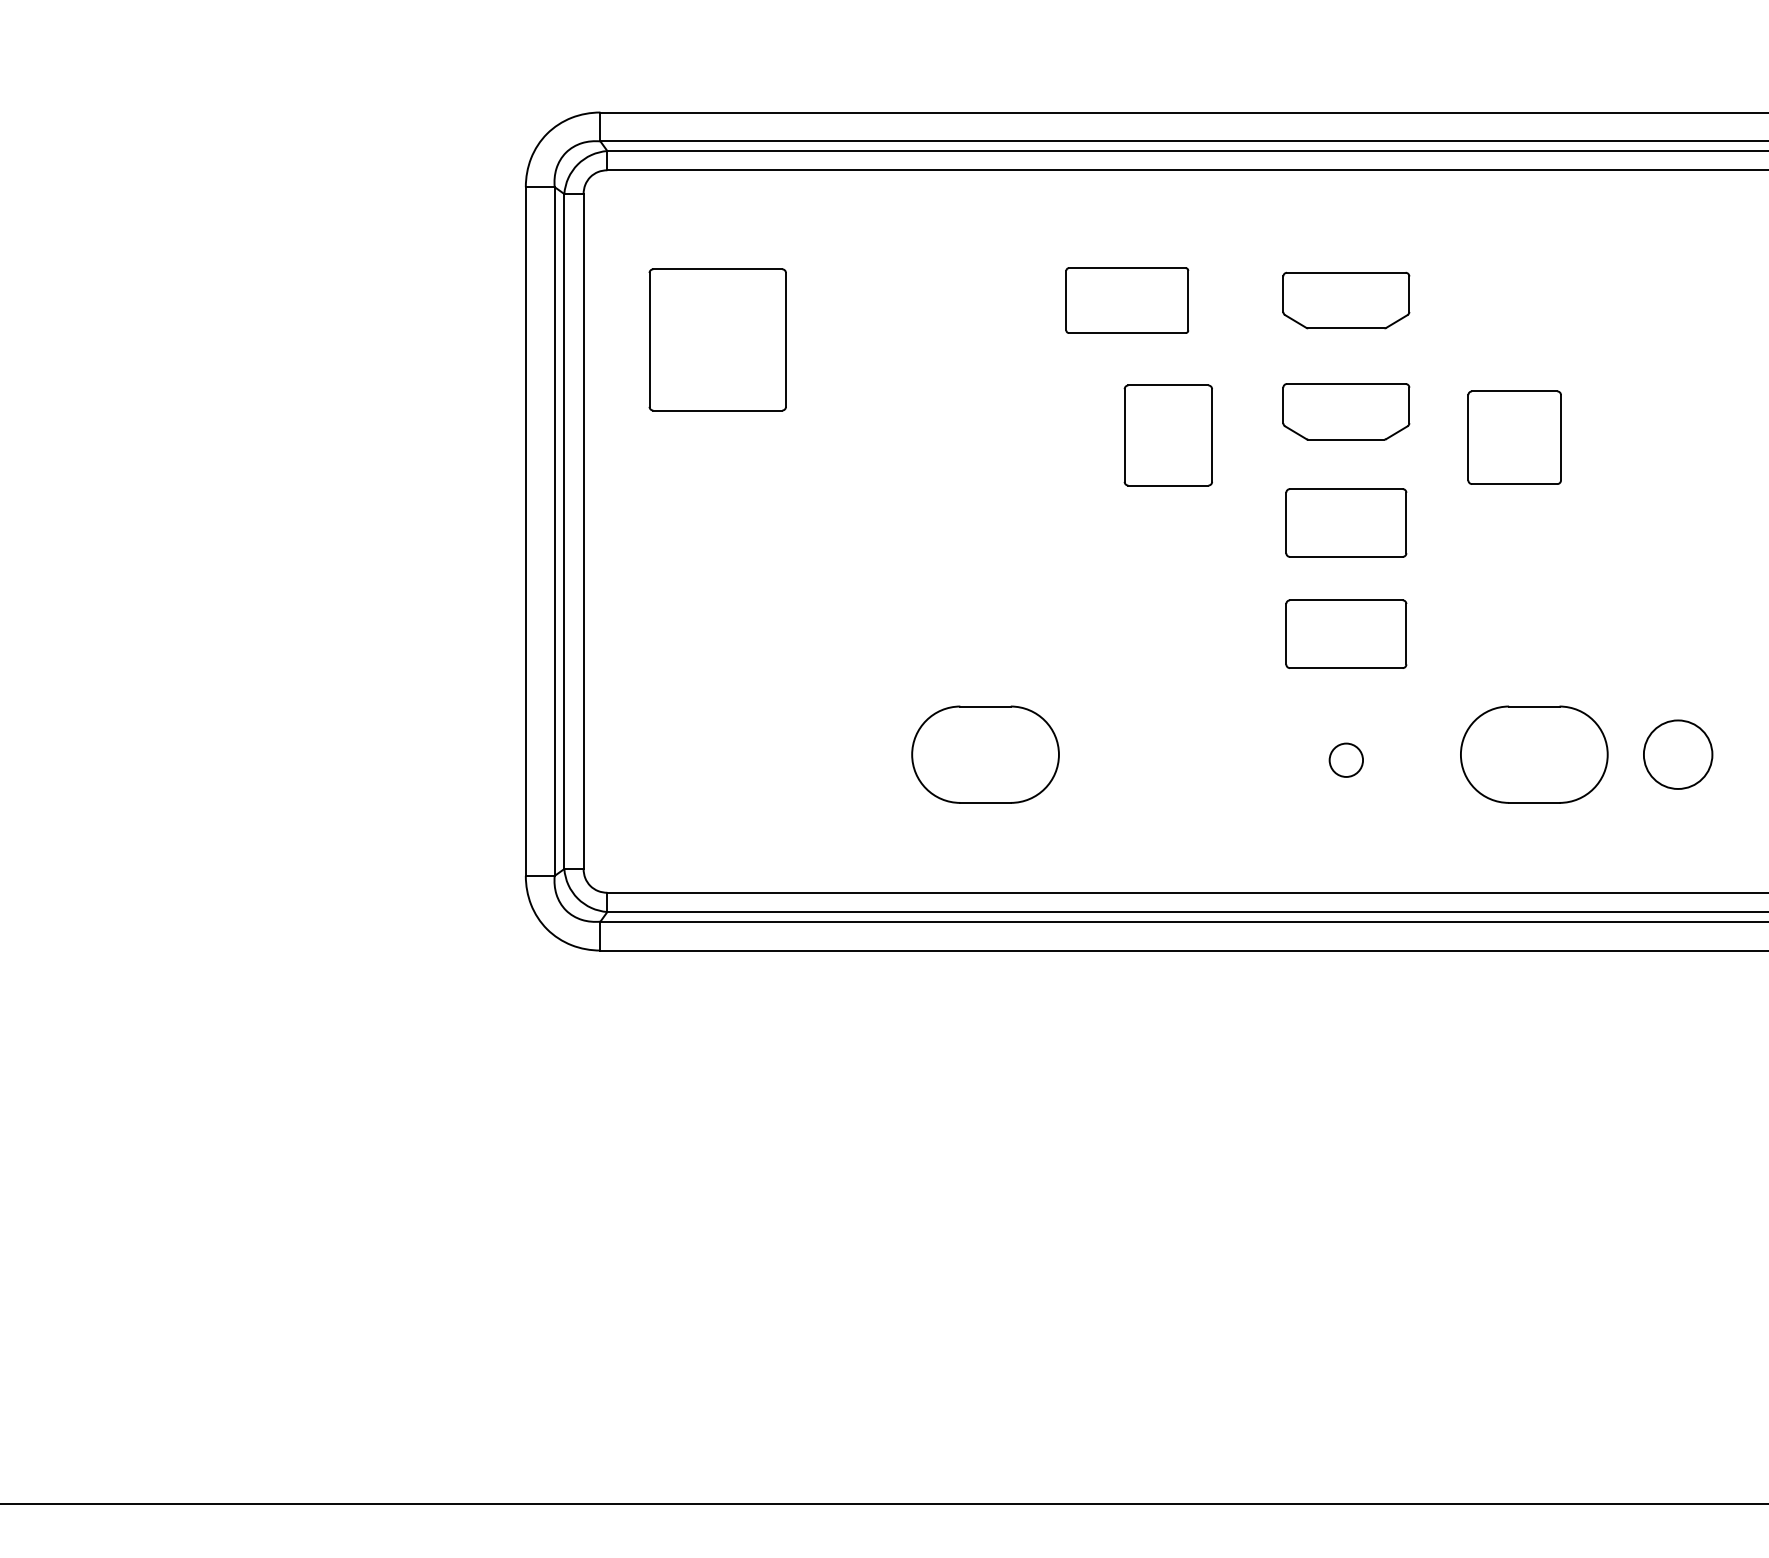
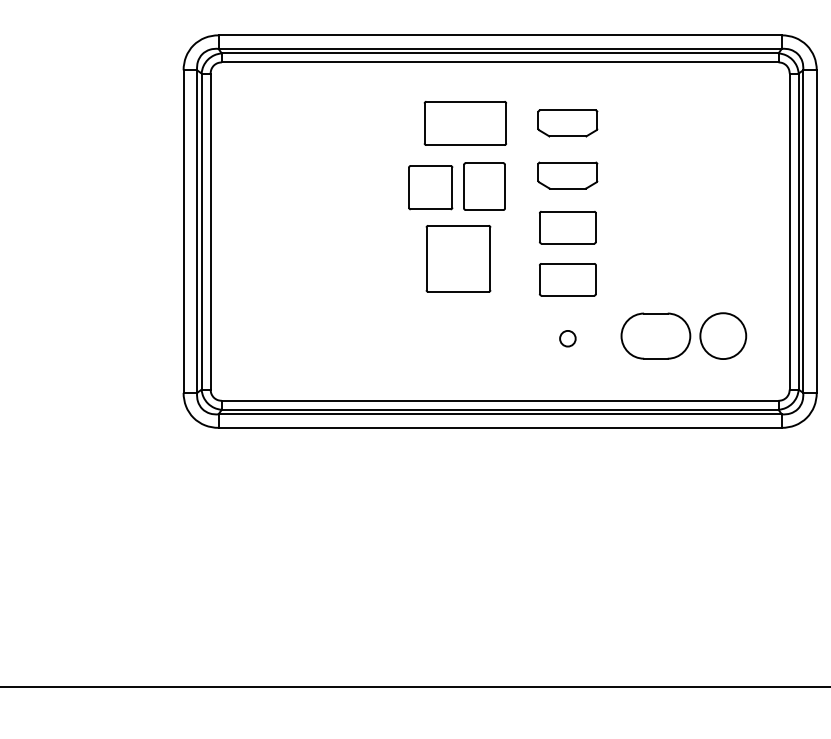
part: (1125, 300) -> (464, 123), size x1.43
part: (717, 339) -> (458, 258), moved
part: (1514, 437) -> (430, 187), moved
part: (984, 753) -> (398, 335), removed
circle: (1678, 755) -> (723, 336), size x1.43

